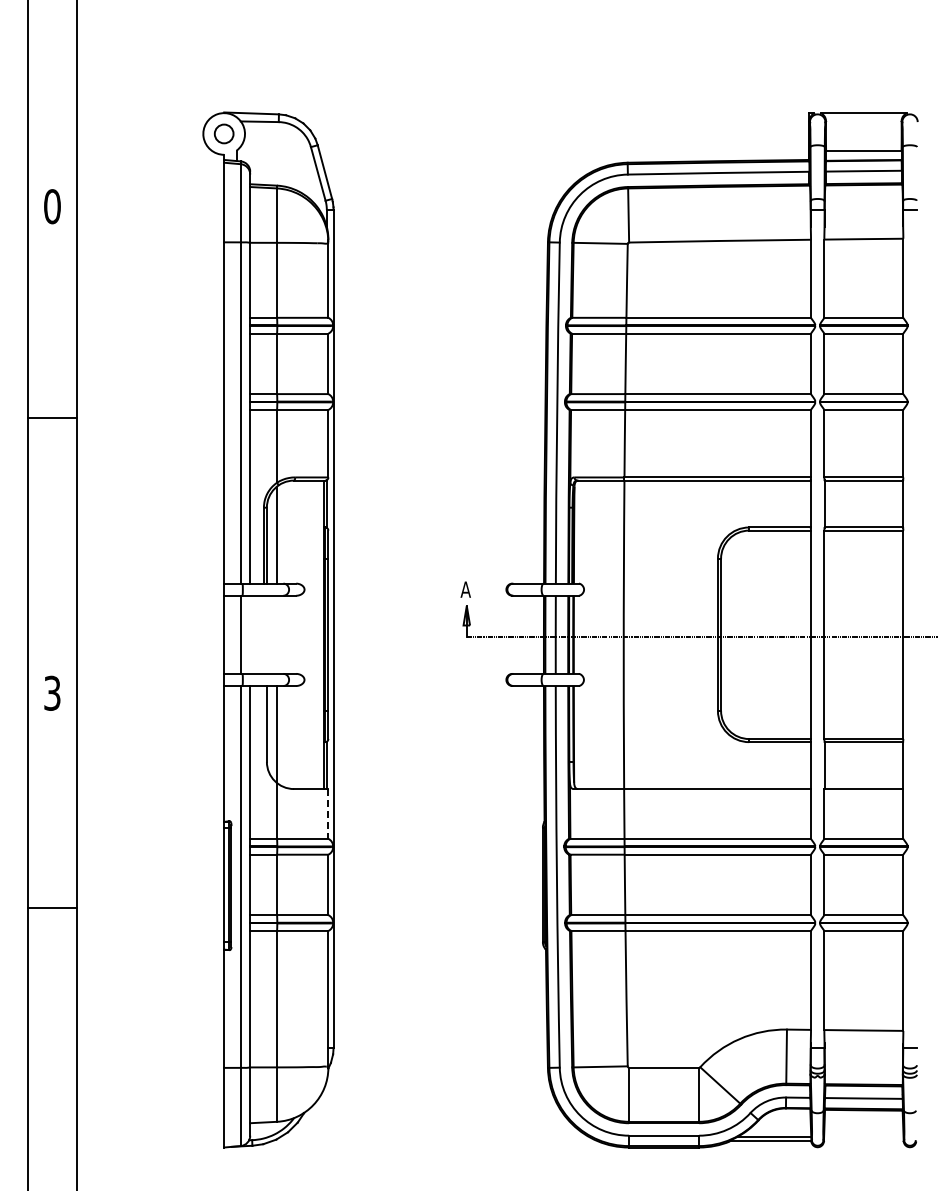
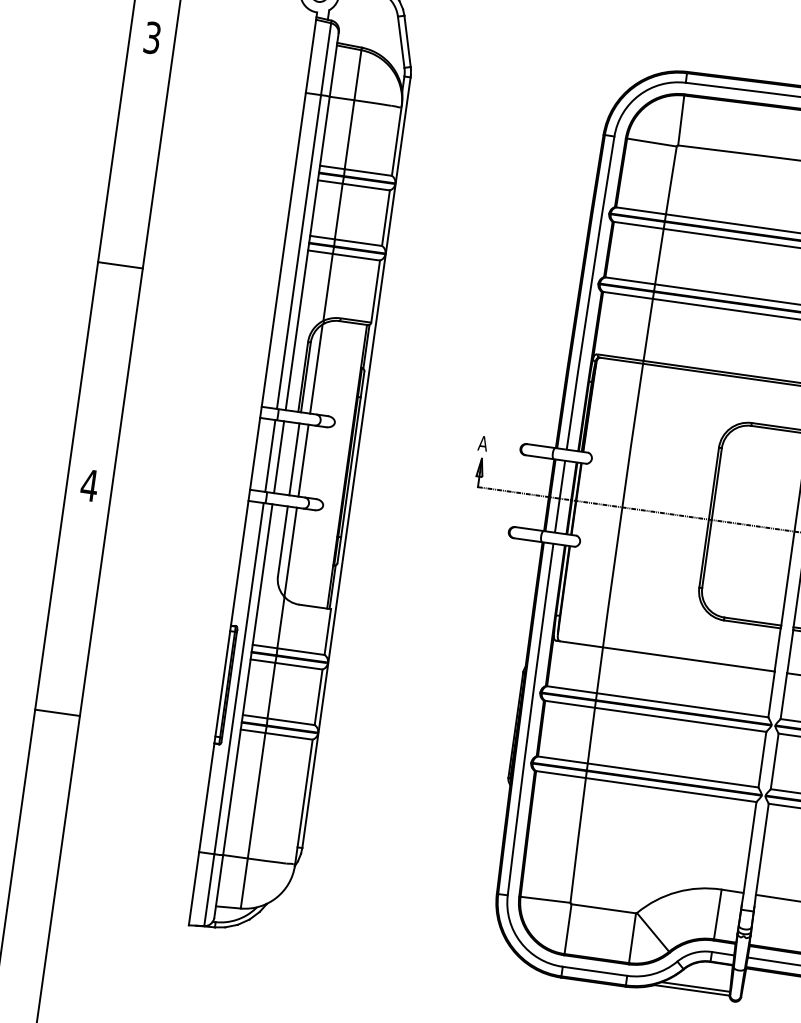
text: (52, 206) -> (152, 37), 0 -> 3
line: (51, 417) -> (119, 264), moved
line: (250, 634) -> (279, 456), added
line: (266, 634) -> (294, 459), added
line: (276, 634) -> (303, 460), added
text: (52, 692) -> (89, 484), 3 -> 4
line: (328, 813) -> (327, 631), dashed -> solid
line: (51, 907) -> (56, 712), moved

